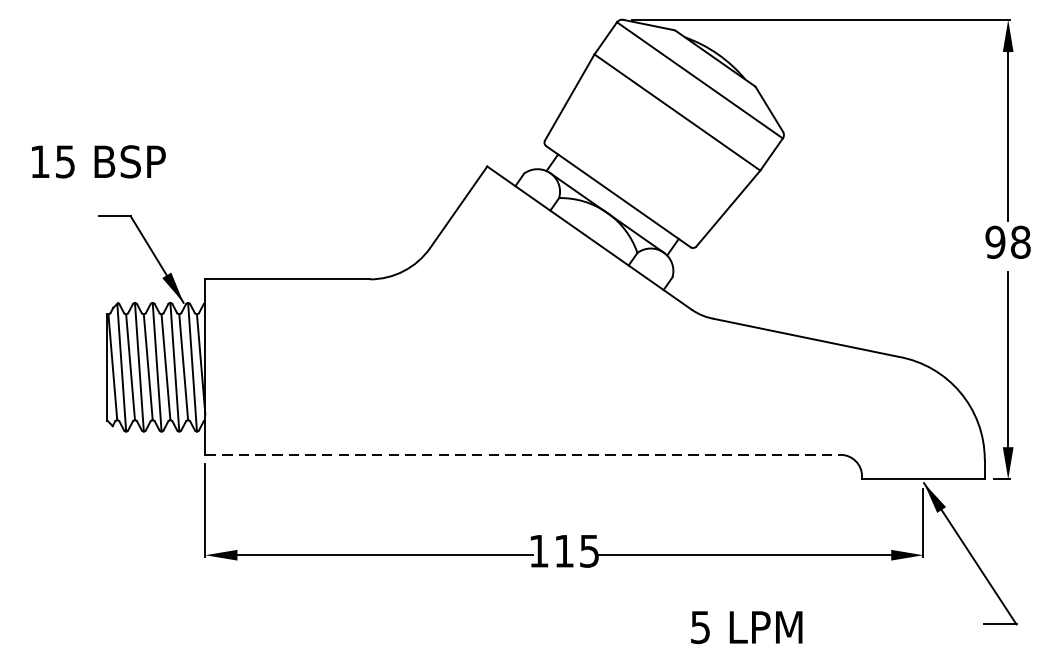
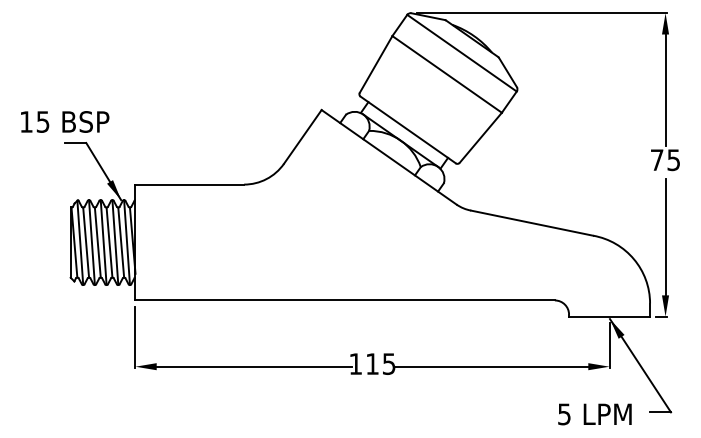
text: (99, 161) -> (65, 121), moved
text: (1008, 242) -> (665, 160), 98 -> 75
line: (523, 454) -> (345, 300), dashed -> solid
text: (746, 627) -> (594, 414), moved

